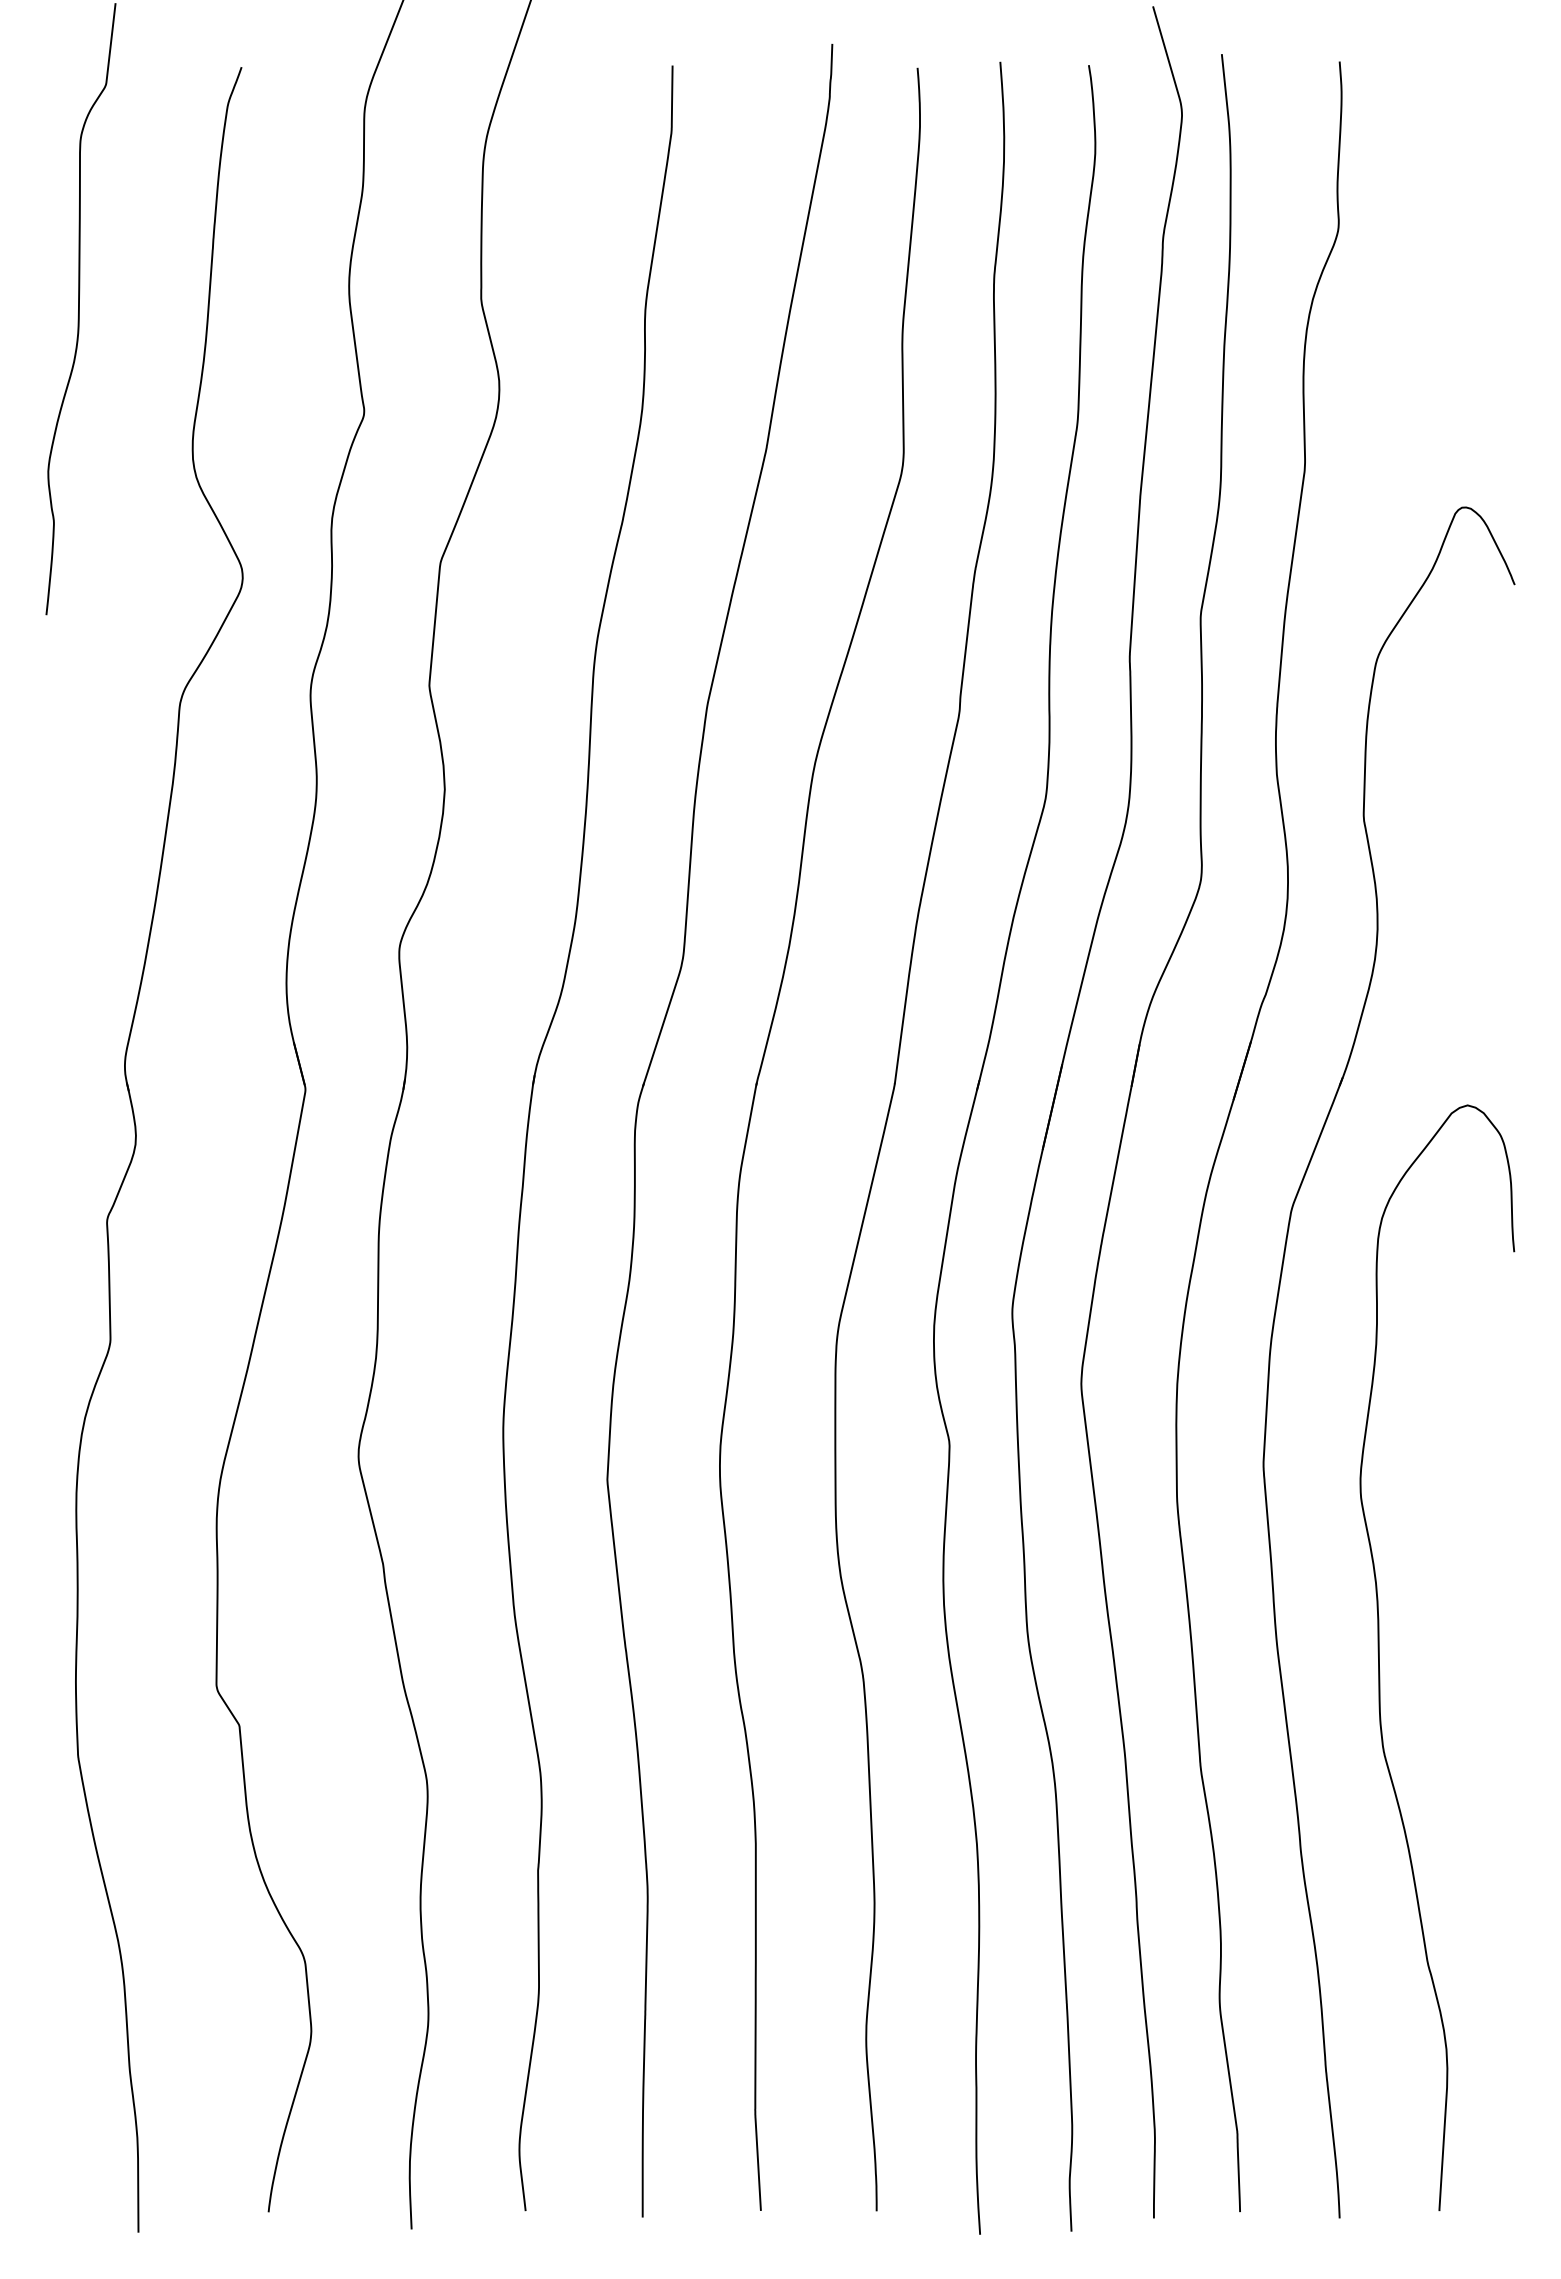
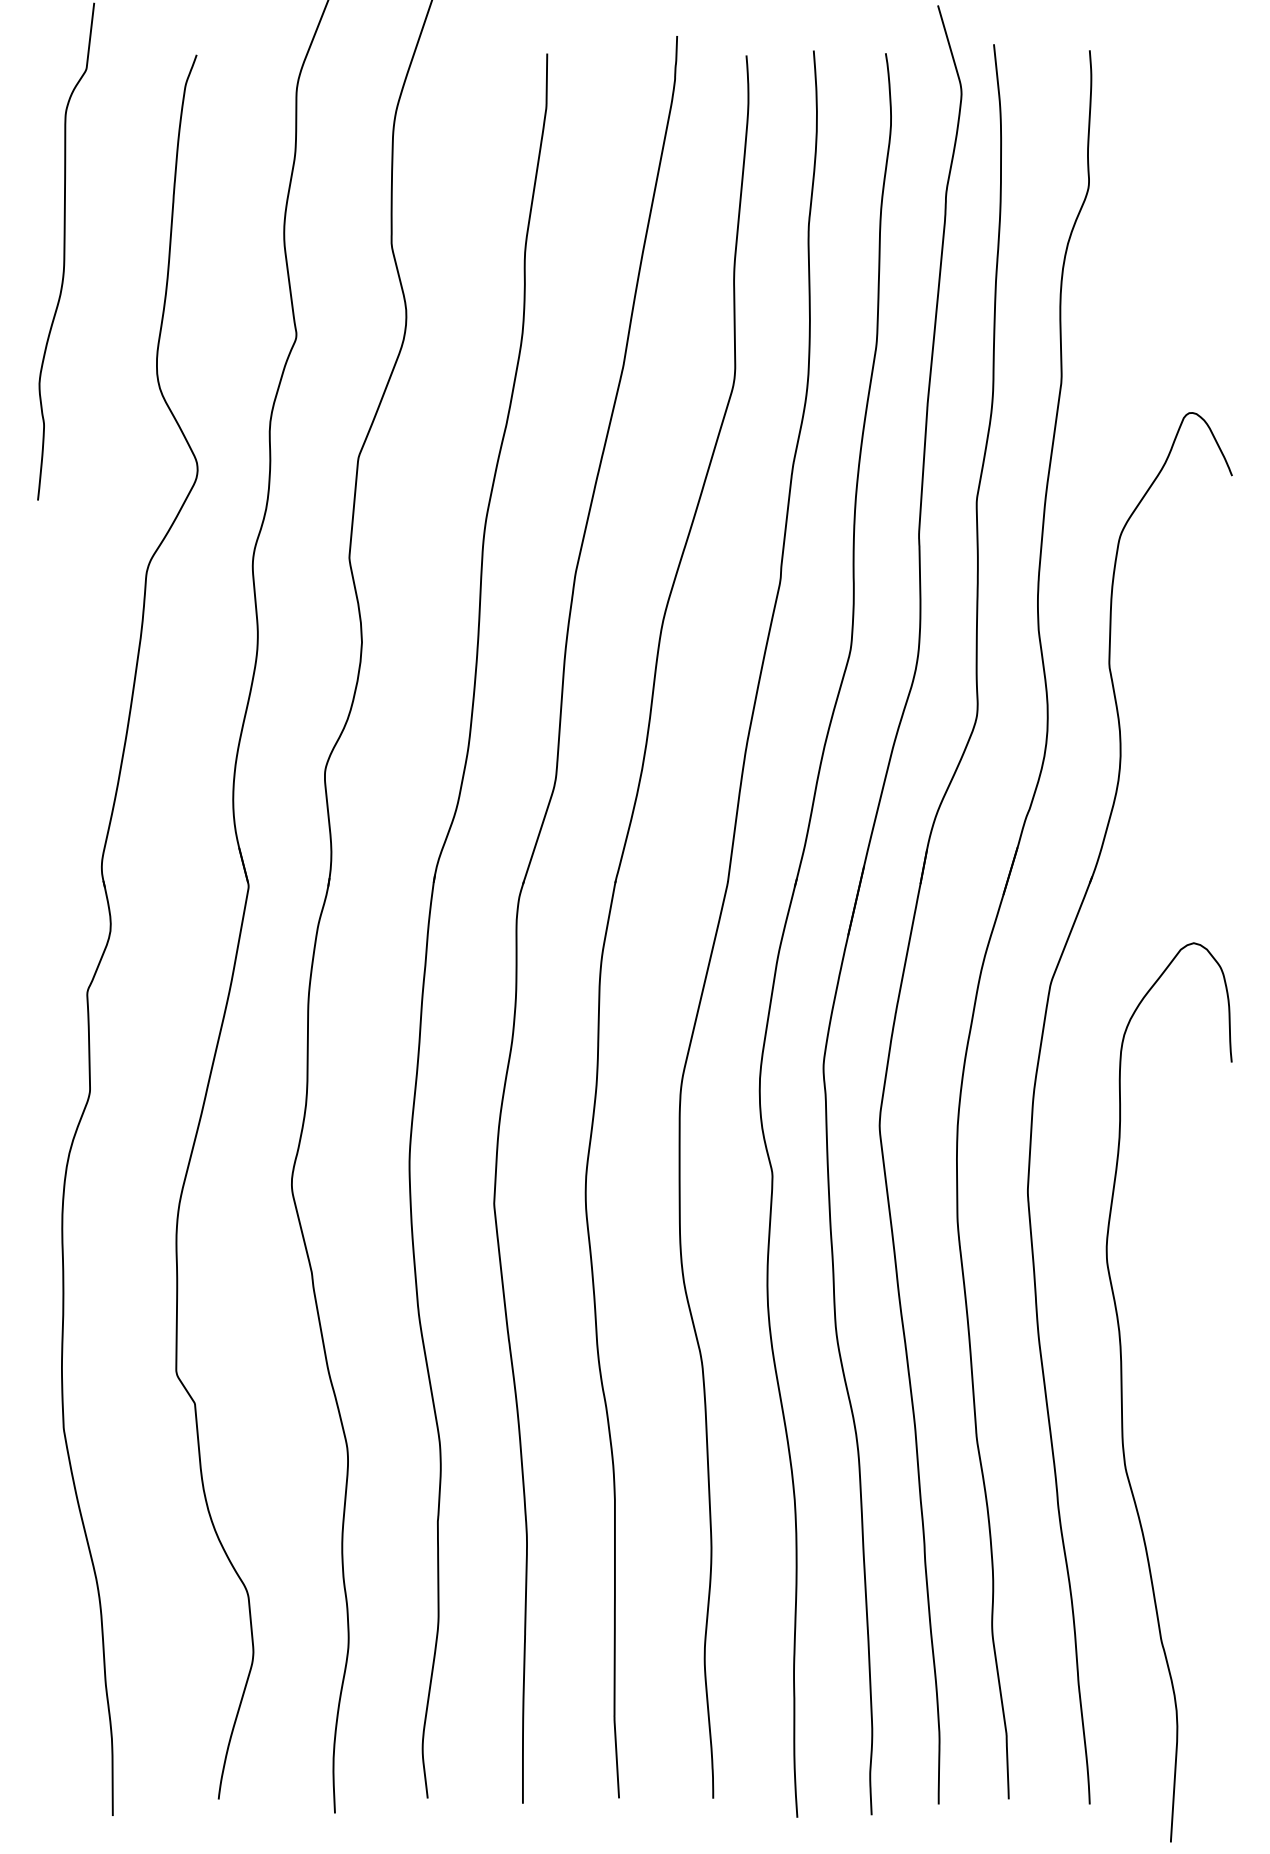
curve: (1379, 1657) -> (1122, 1392), moved

